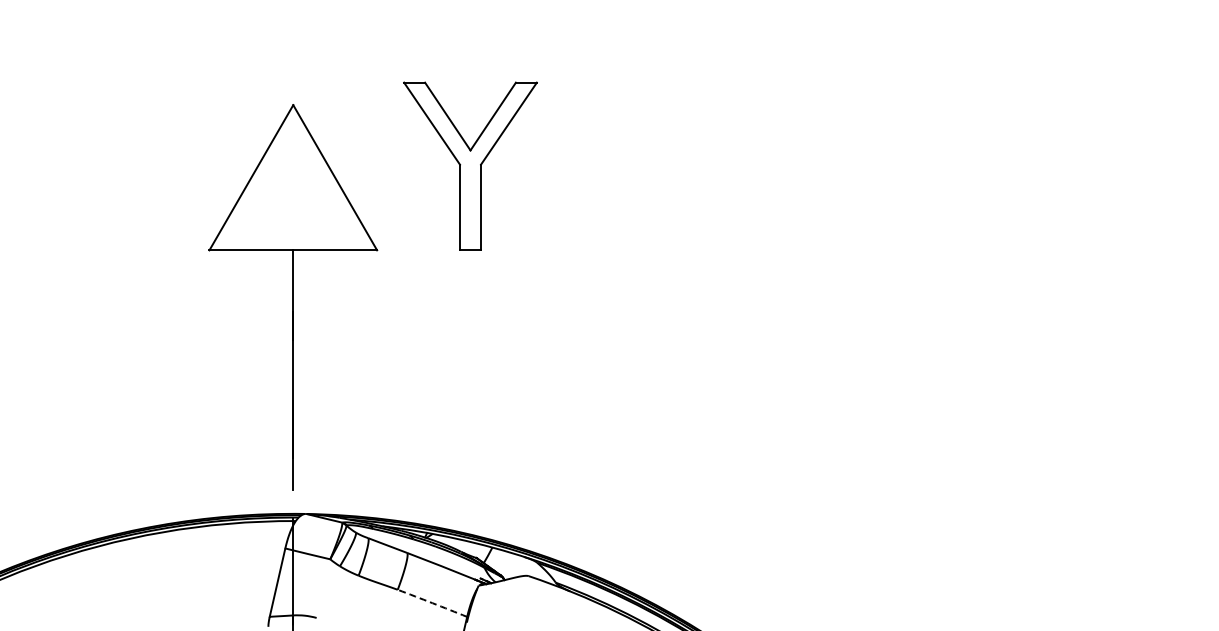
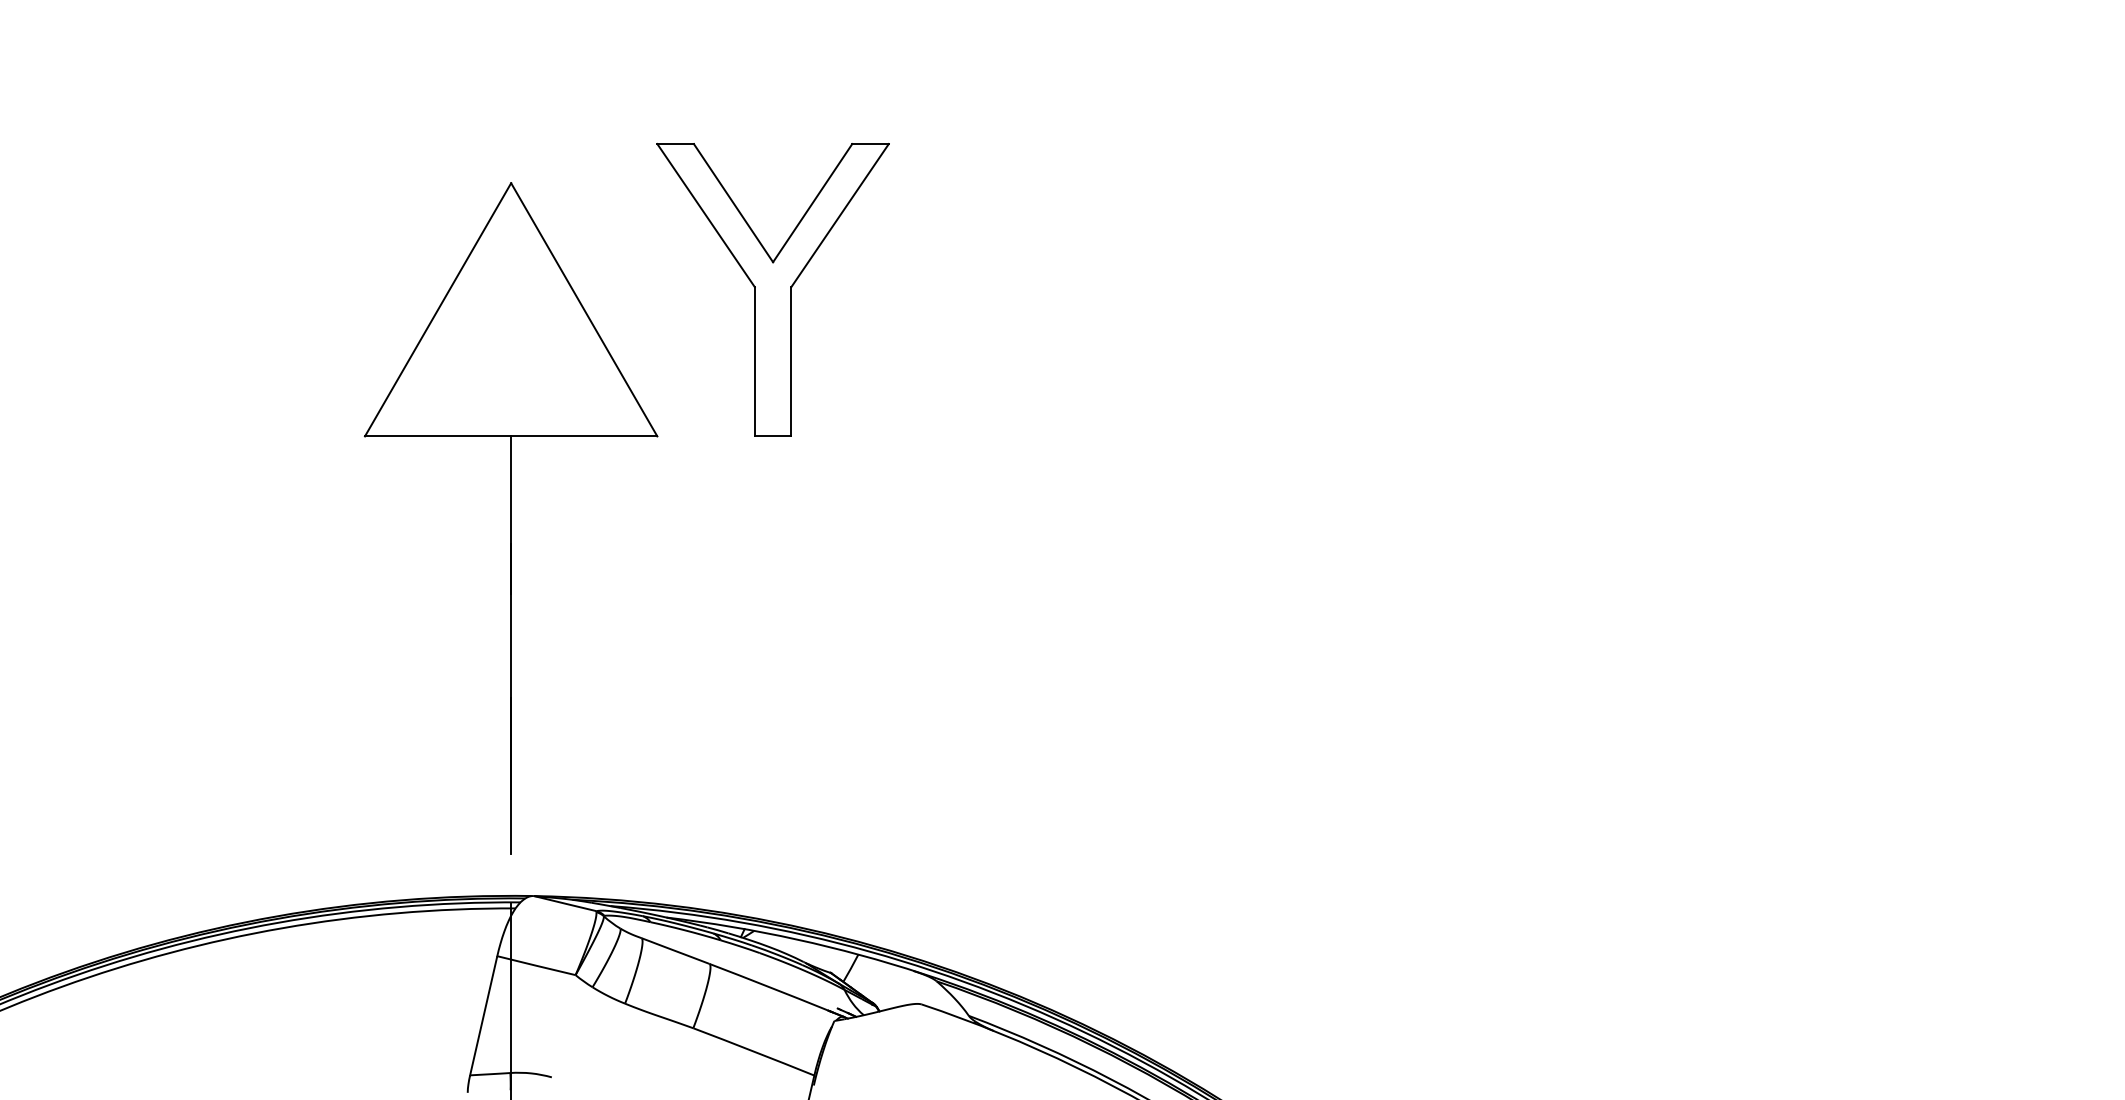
part: (470, 165) -> (773, 288), moved
arc: (432, 603) -> (753, 1052), dashed -> solid

